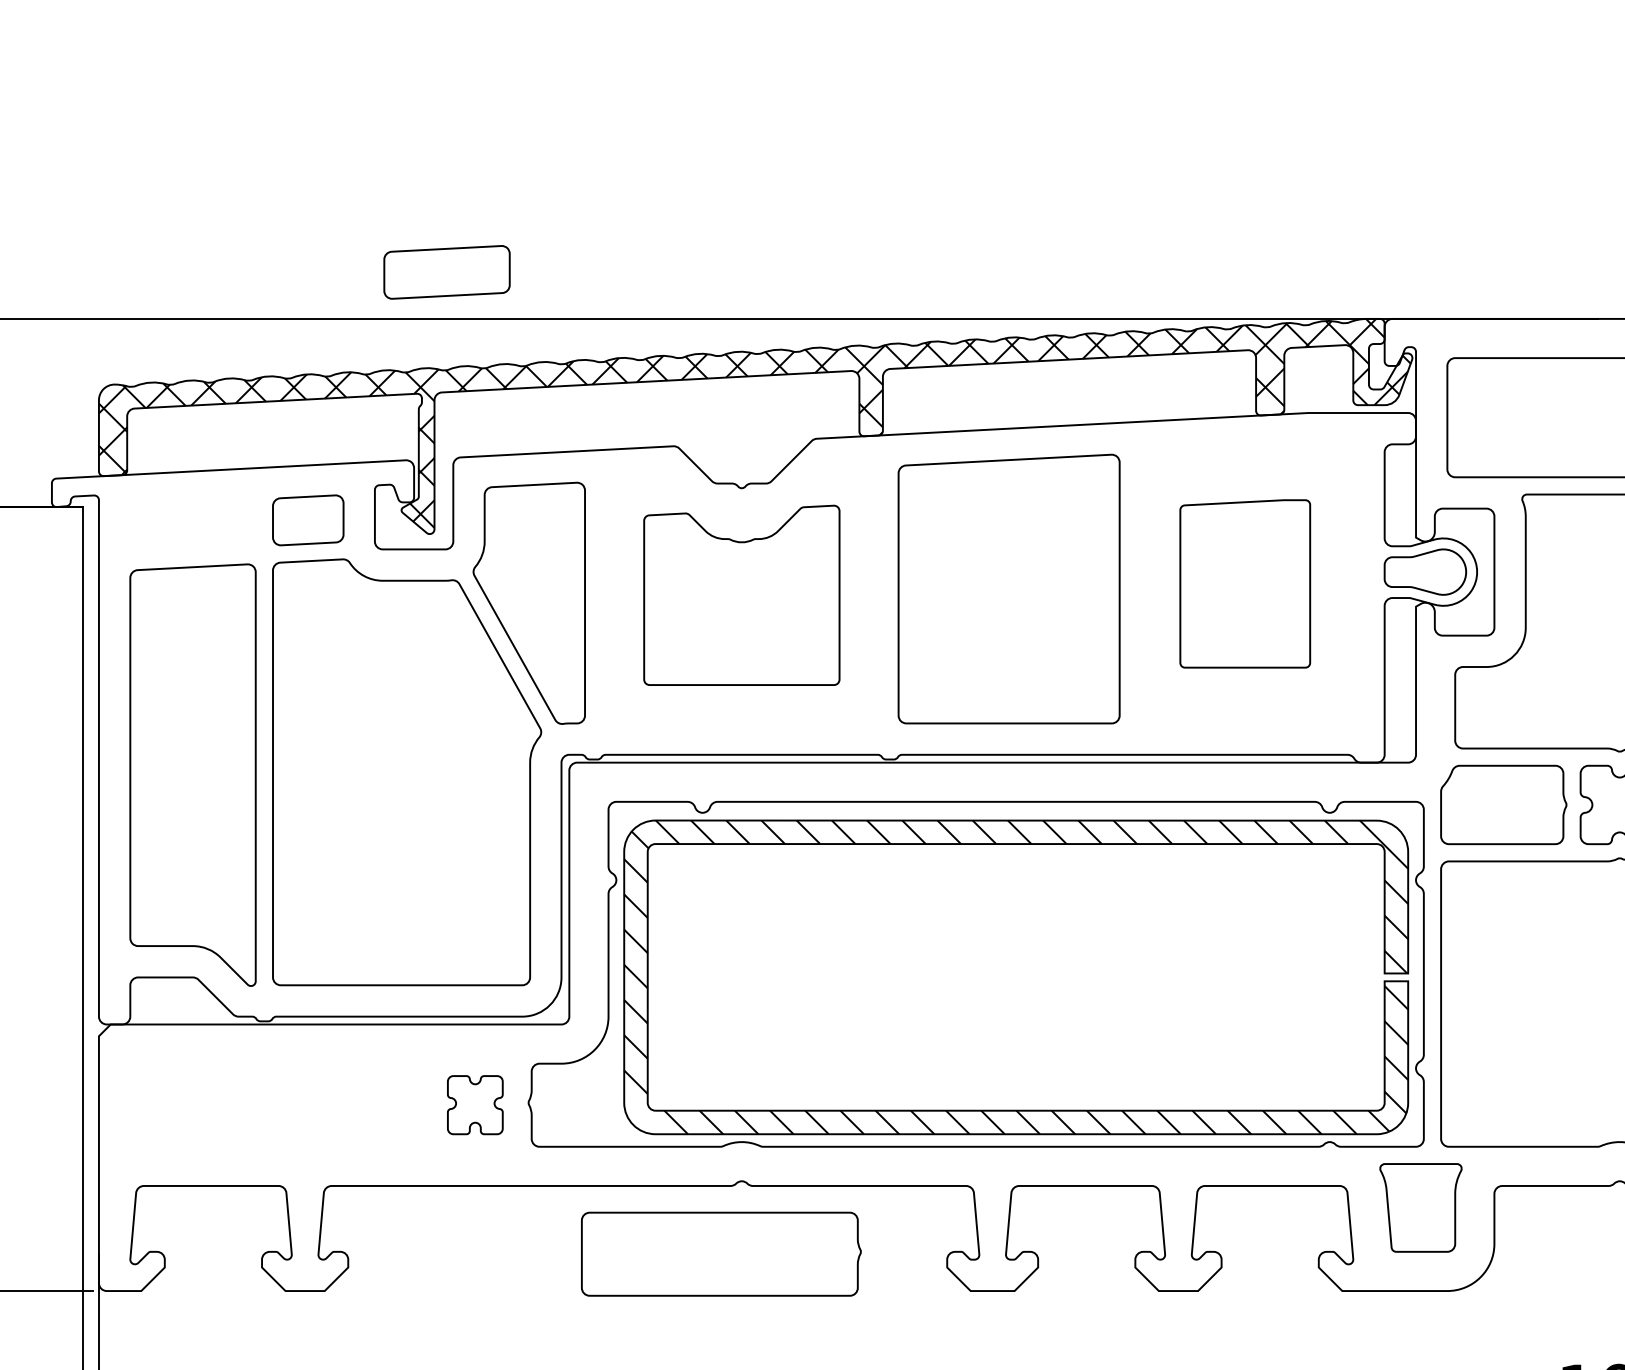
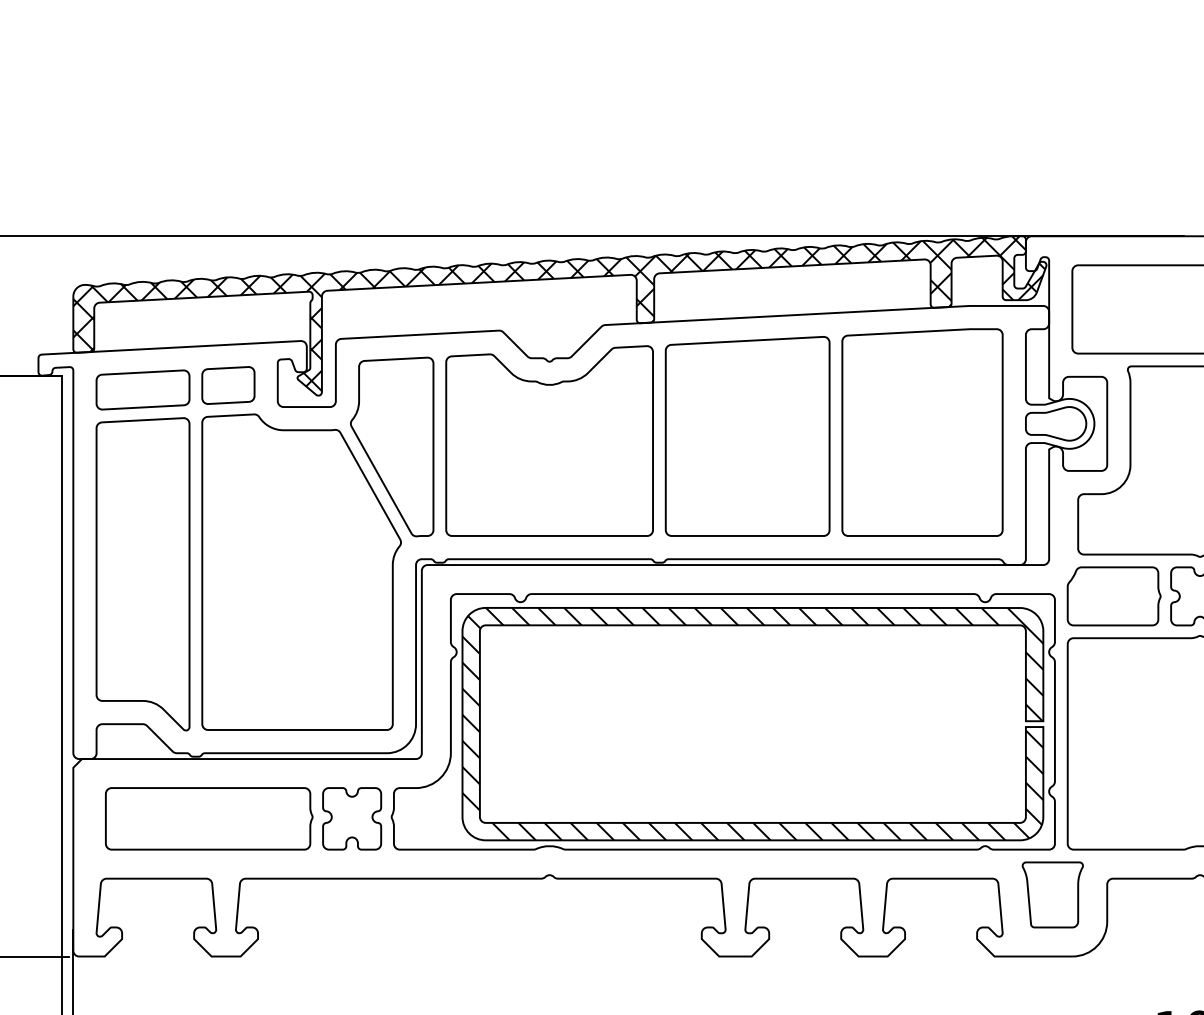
part: (446, 272) -> (142, 390), moved
part: (1245, 583) -> (922, 432), size x1.67
part: (741, 595) -> (549, 441), size x1.43
part: (475, 1104) -> (352, 818), size x1.43
part: (721, 1253) -> (209, 818), moved

